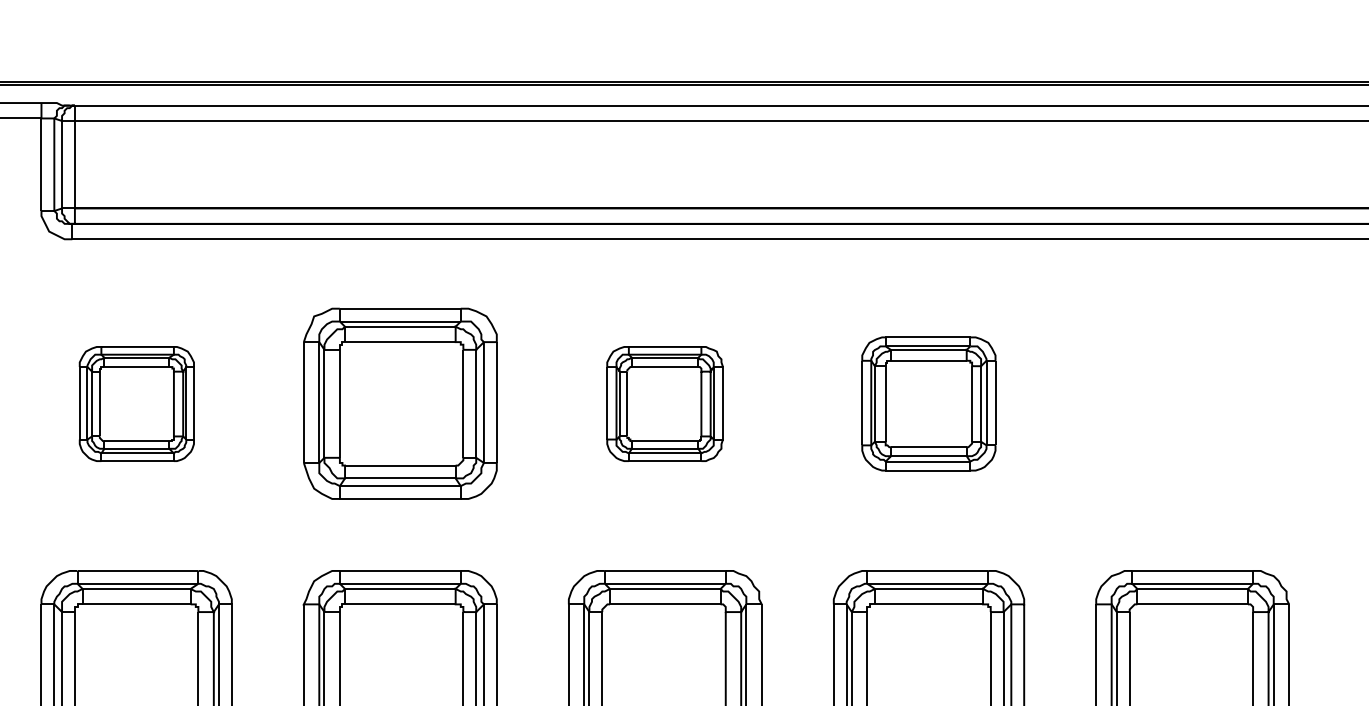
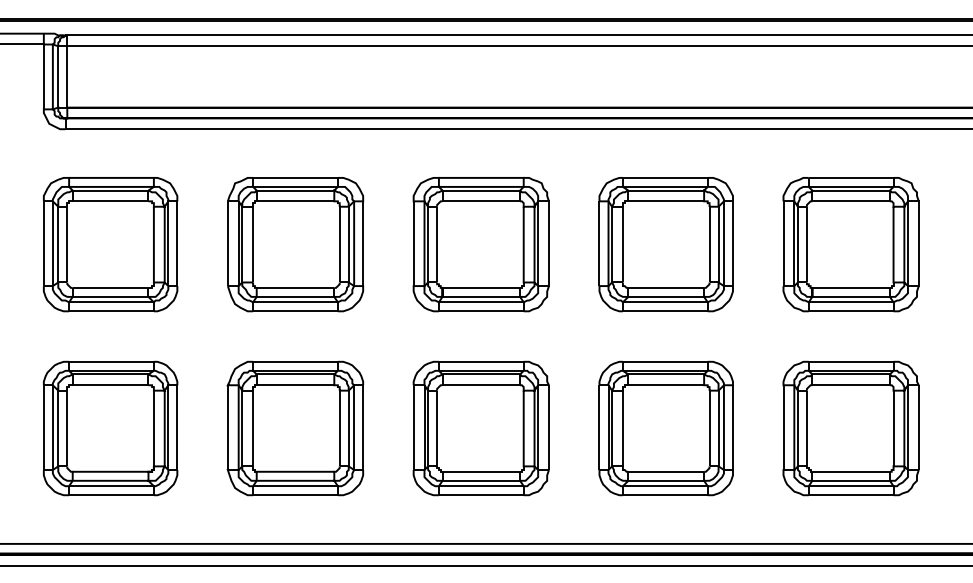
part: (136, 403) -> (110, 244), size x1.67
part: (664, 403) -> (480, 244), size x1.67
part: (927, 403) -> (665, 244), size x1.43
part: (1191, 403) -> (850, 244), added

